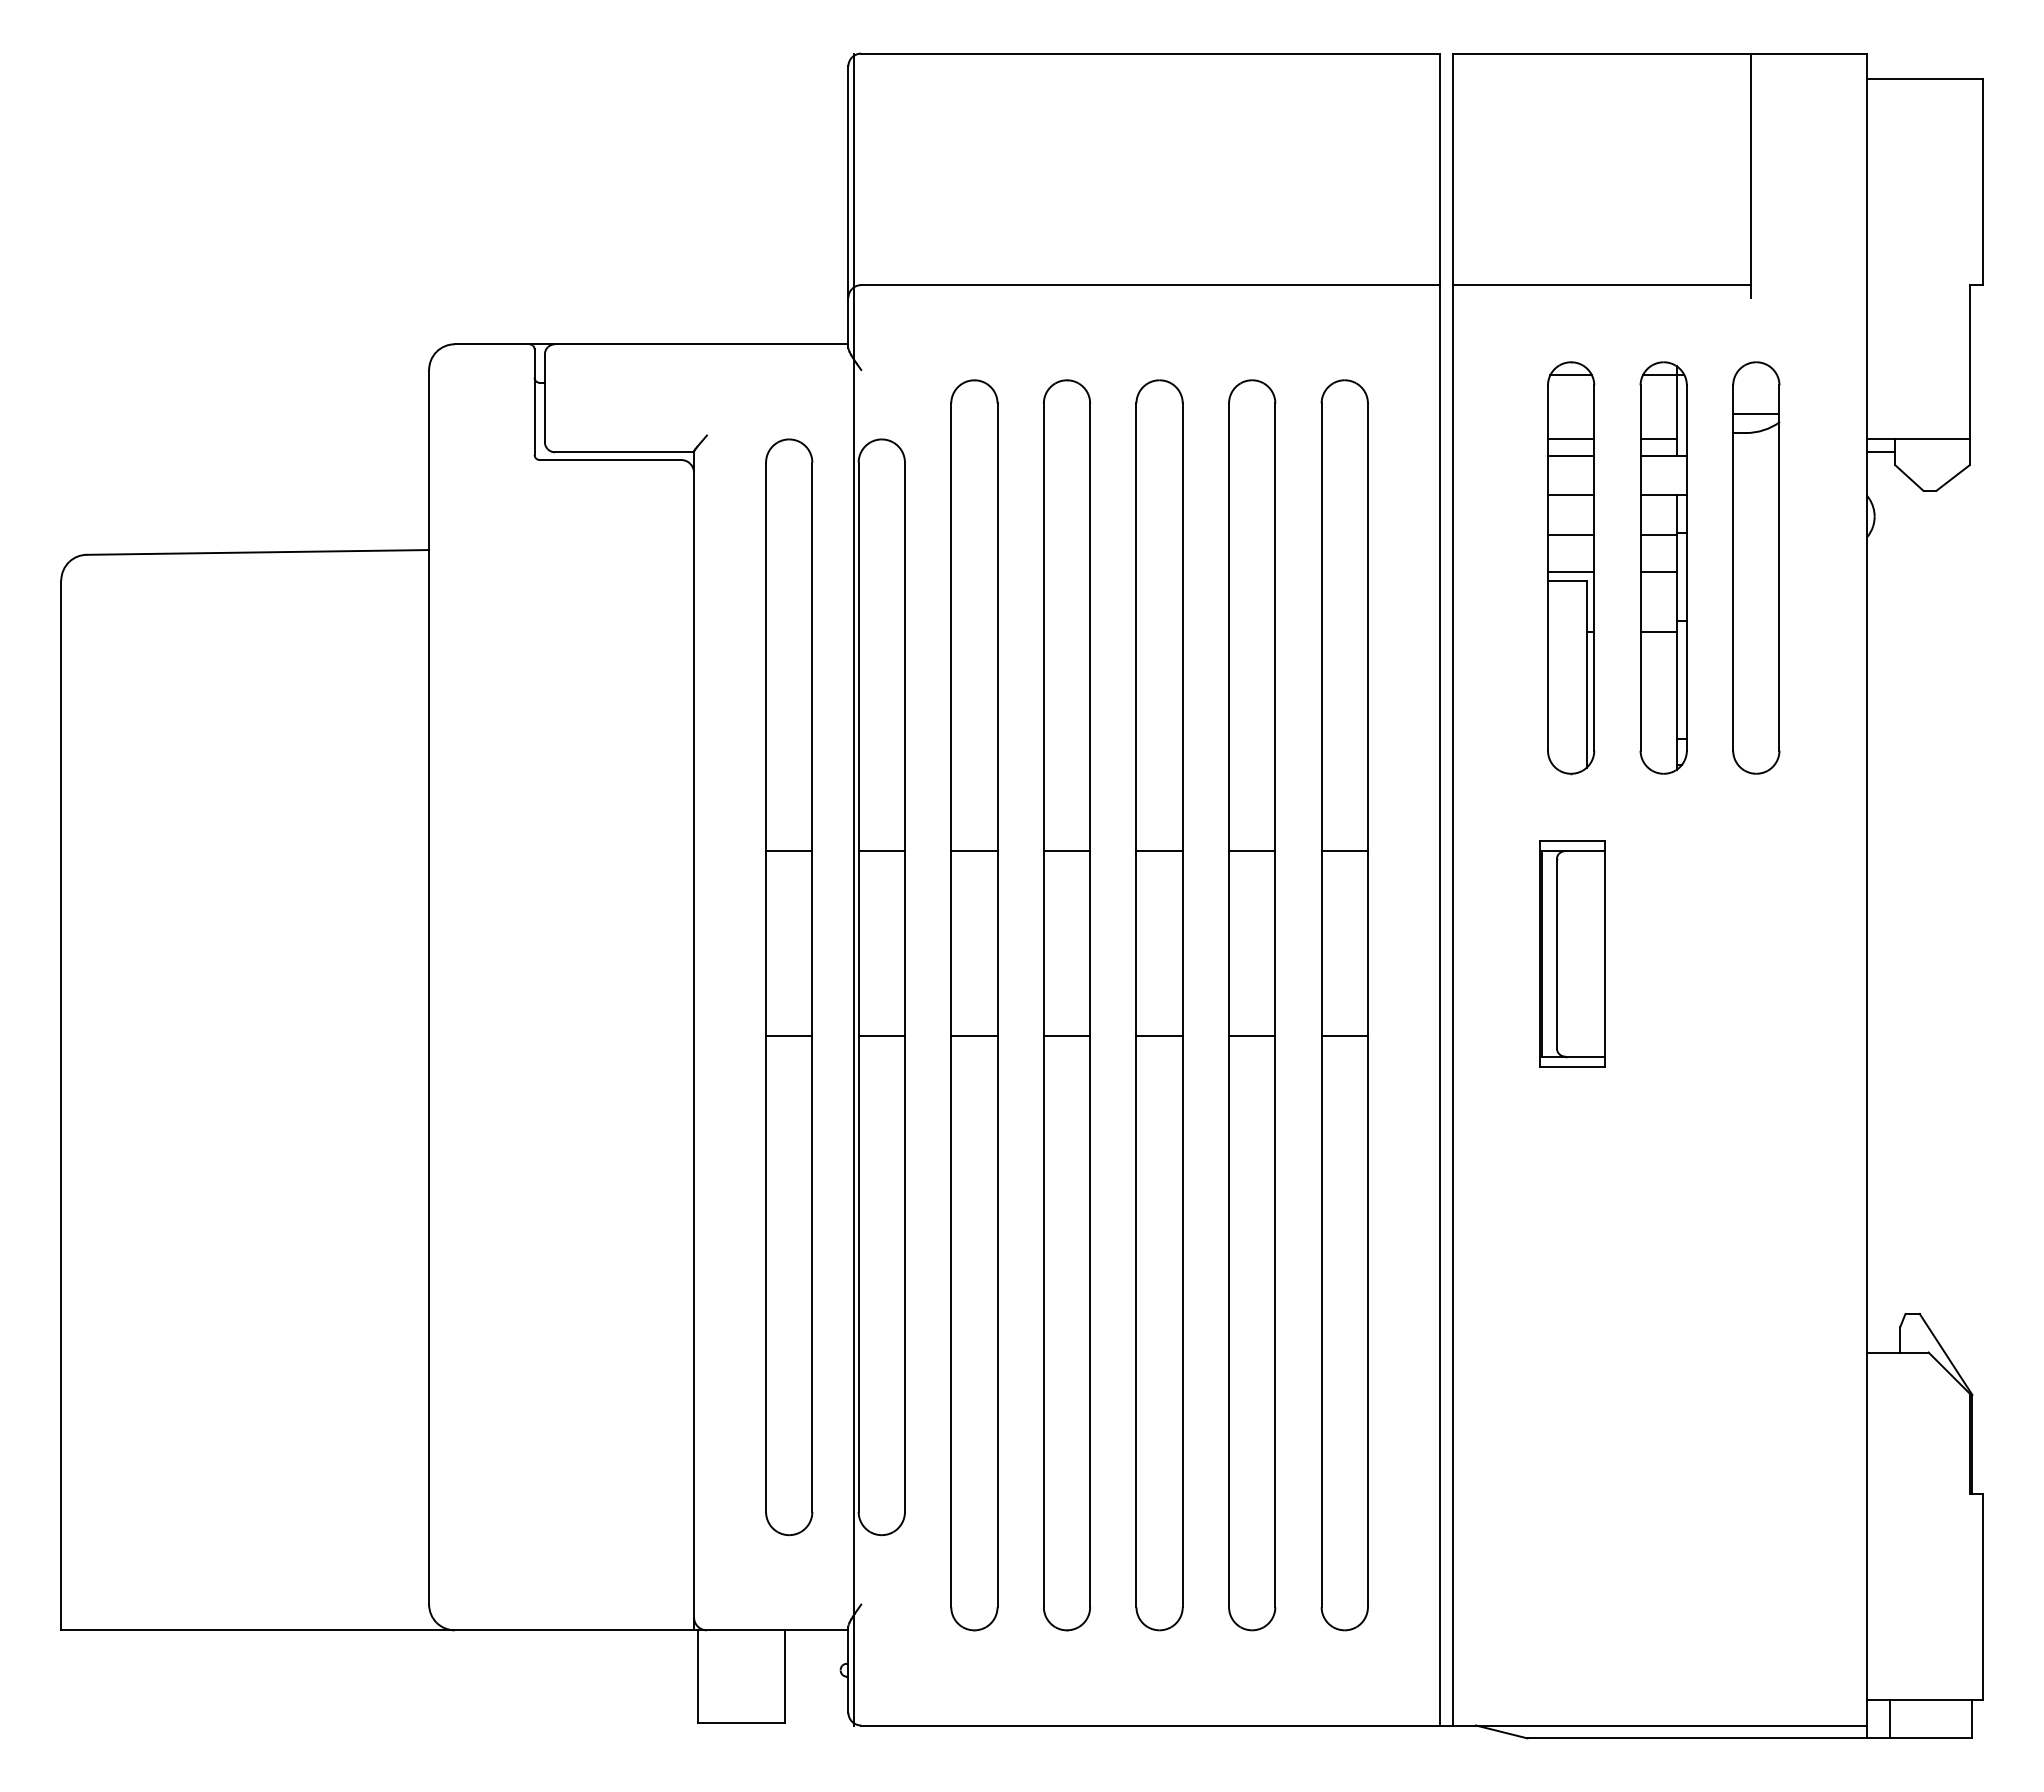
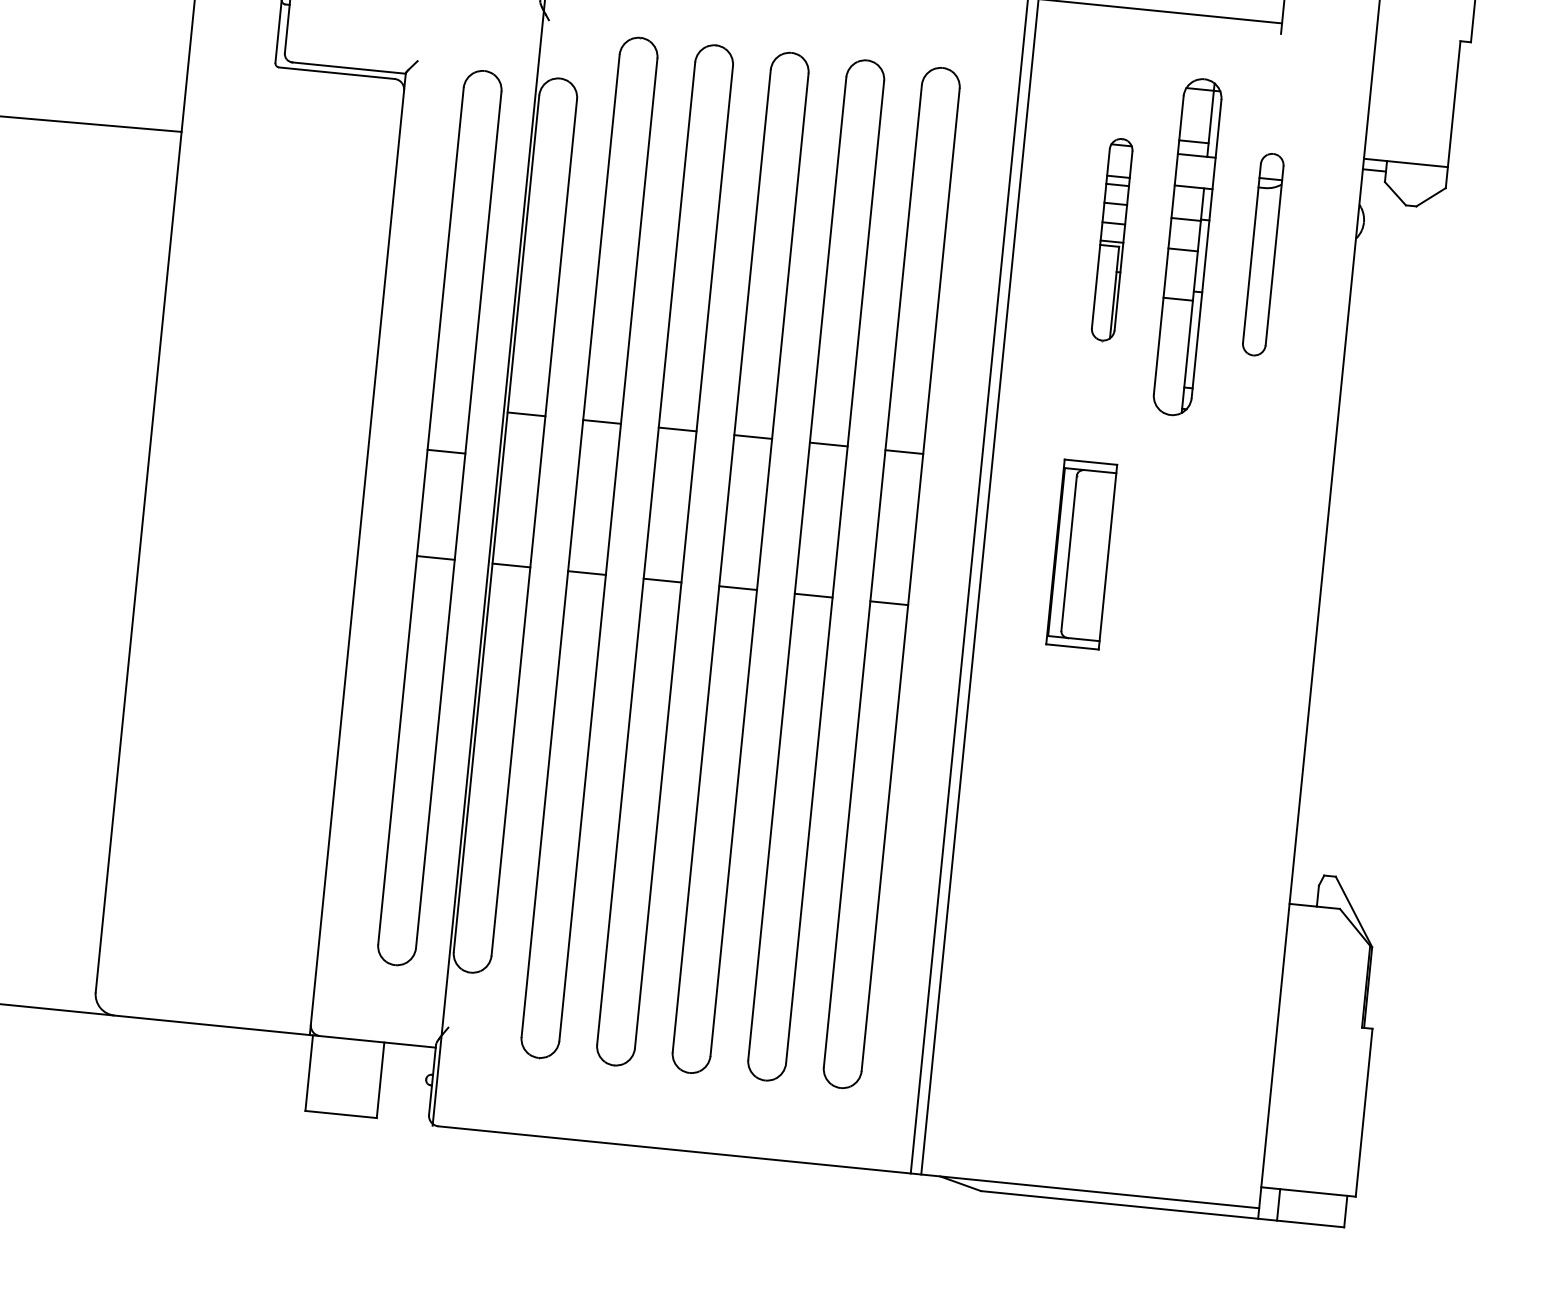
part: (1756, 567) -> (1263, 254), size x0.6
part: (1571, 568) -> (1112, 240), size x0.6
line: (789, 850) -> (446, 451), moved

